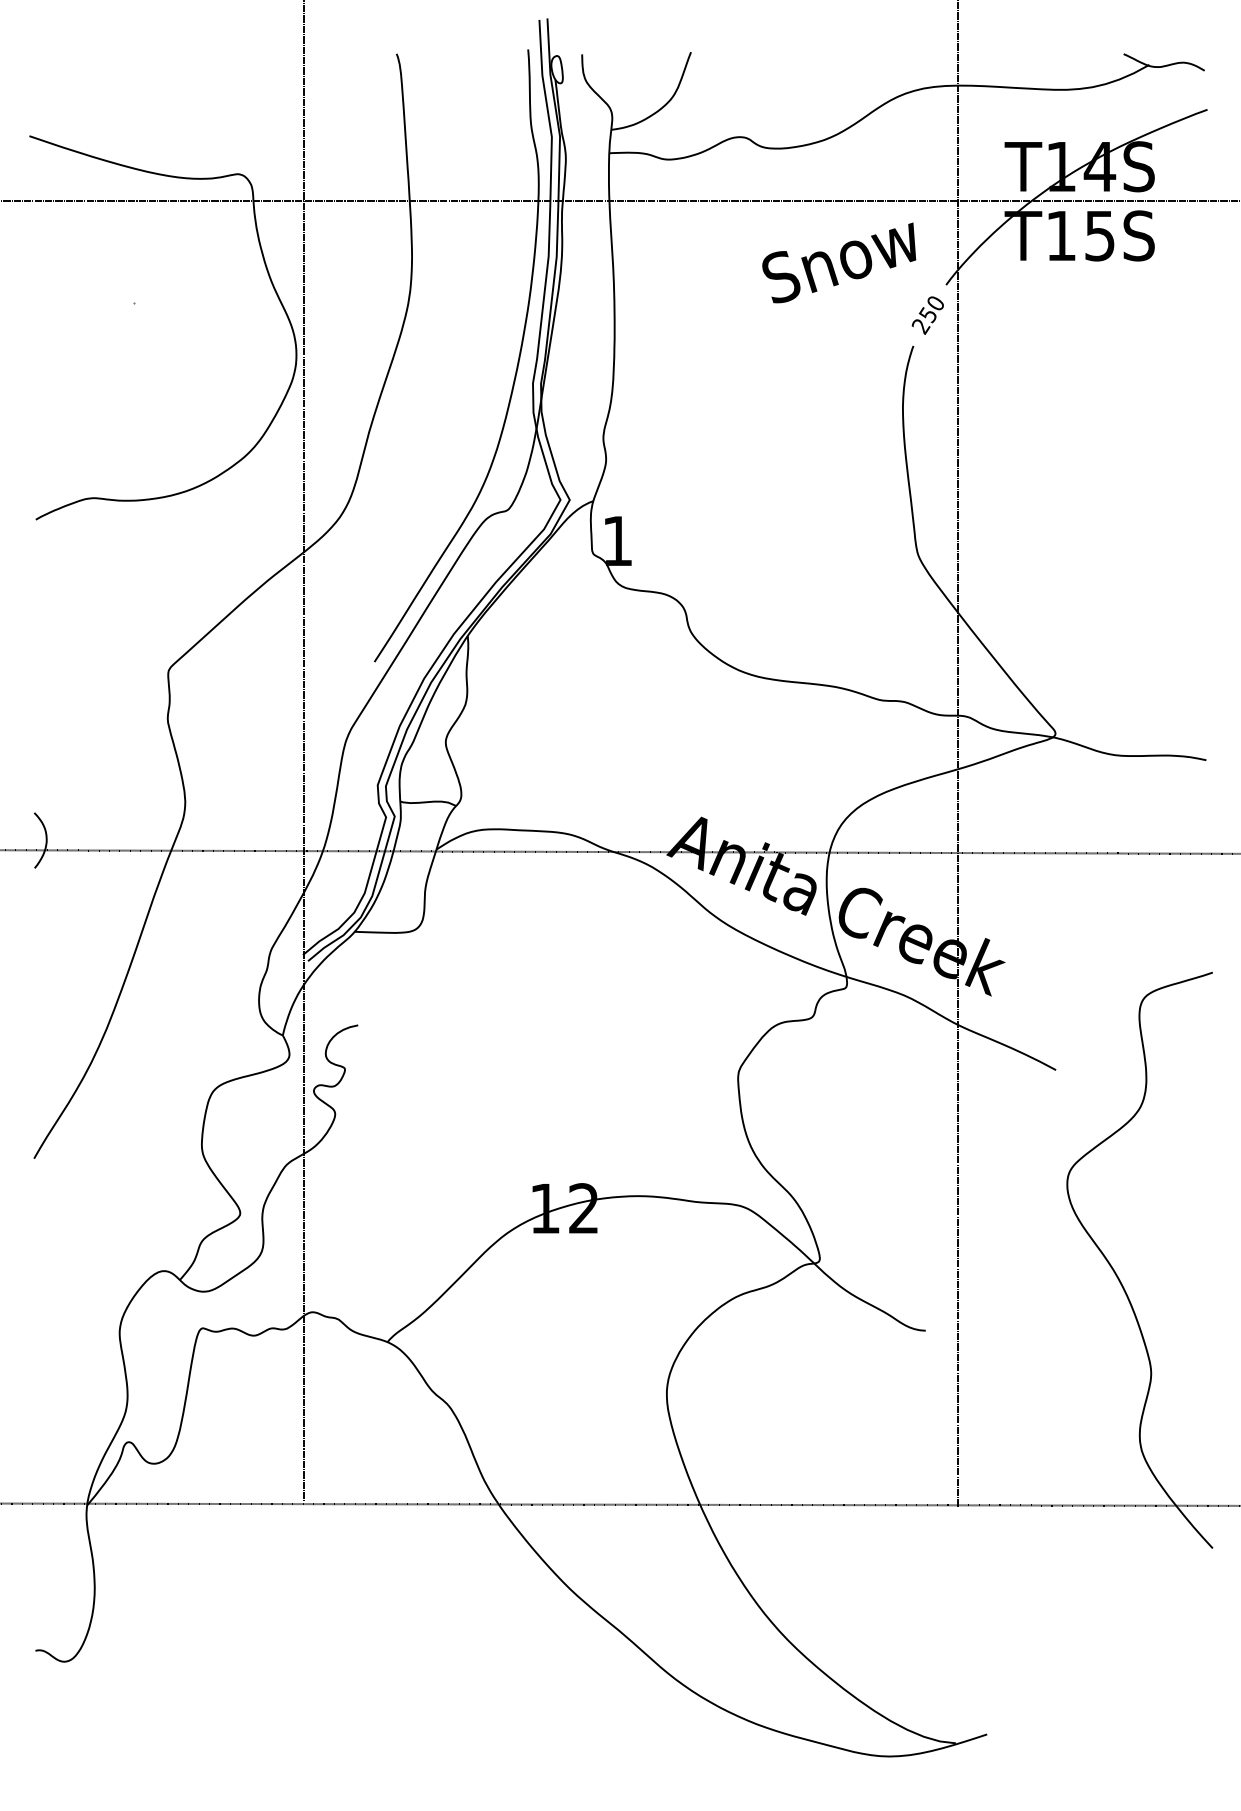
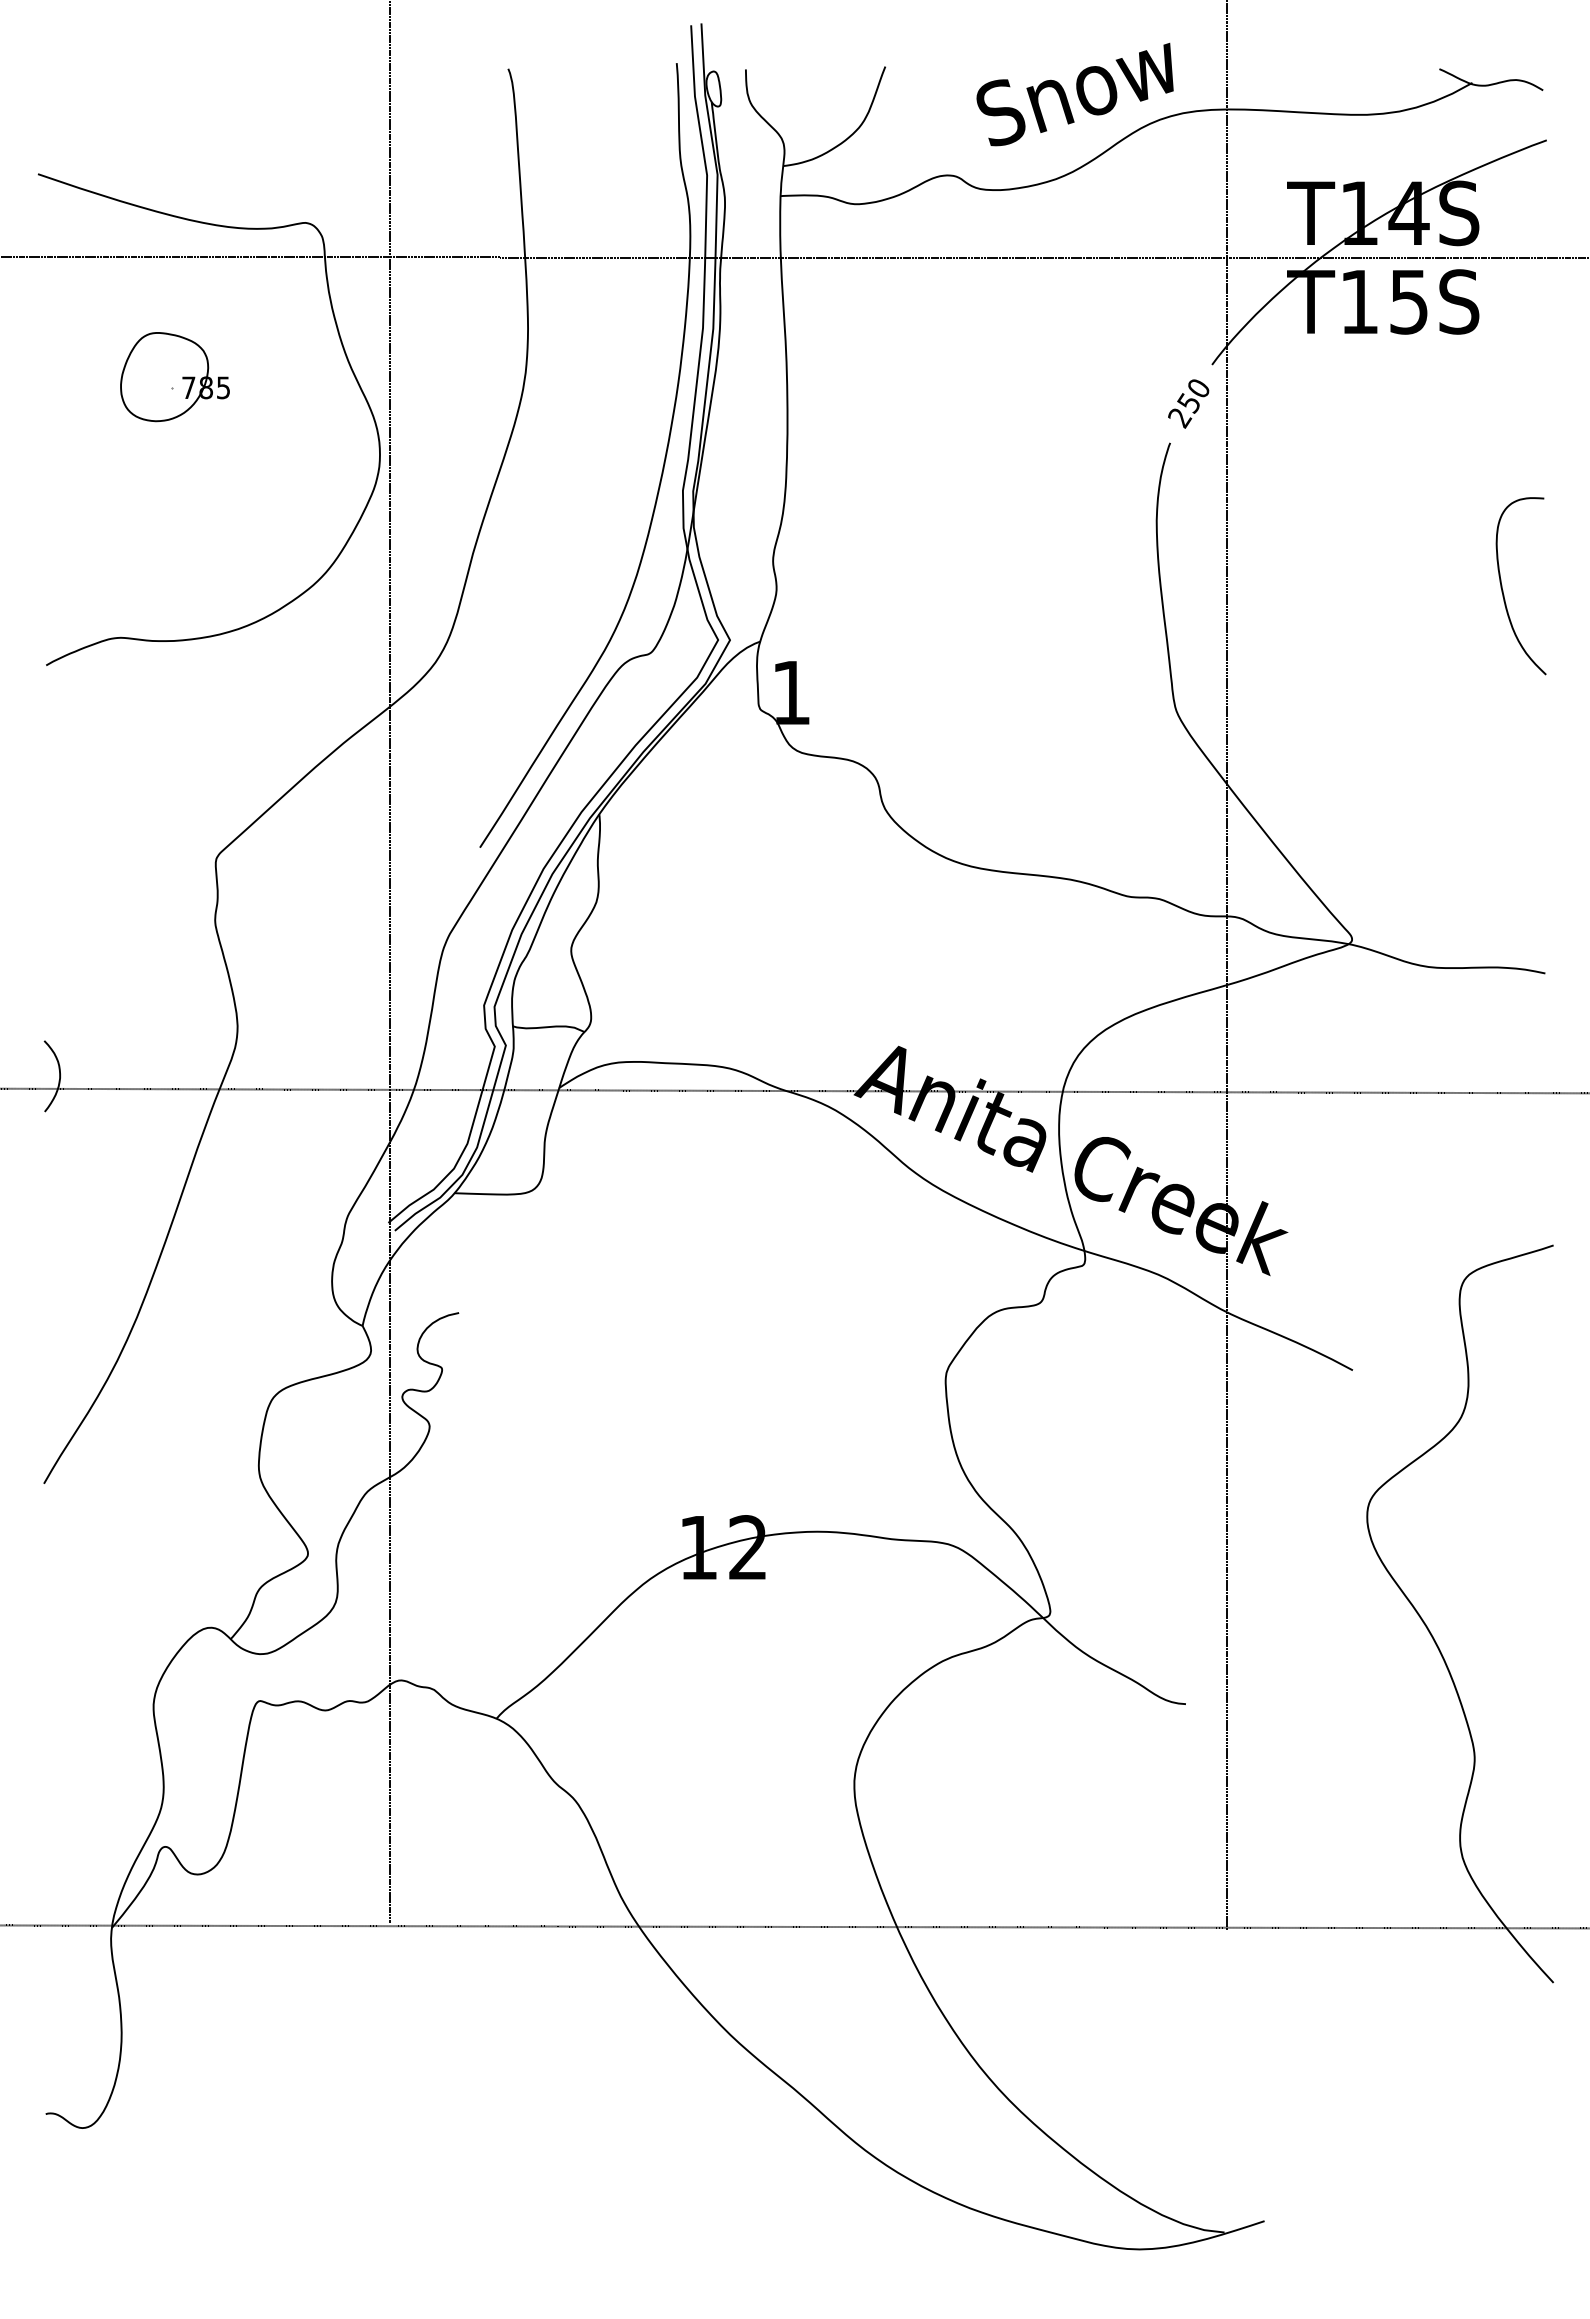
text: (838, 262) -> (1074, 94), moved
part: (136, 294) -> (174, 377), added
curve: (1173, 461) -> (1503, 590), added

